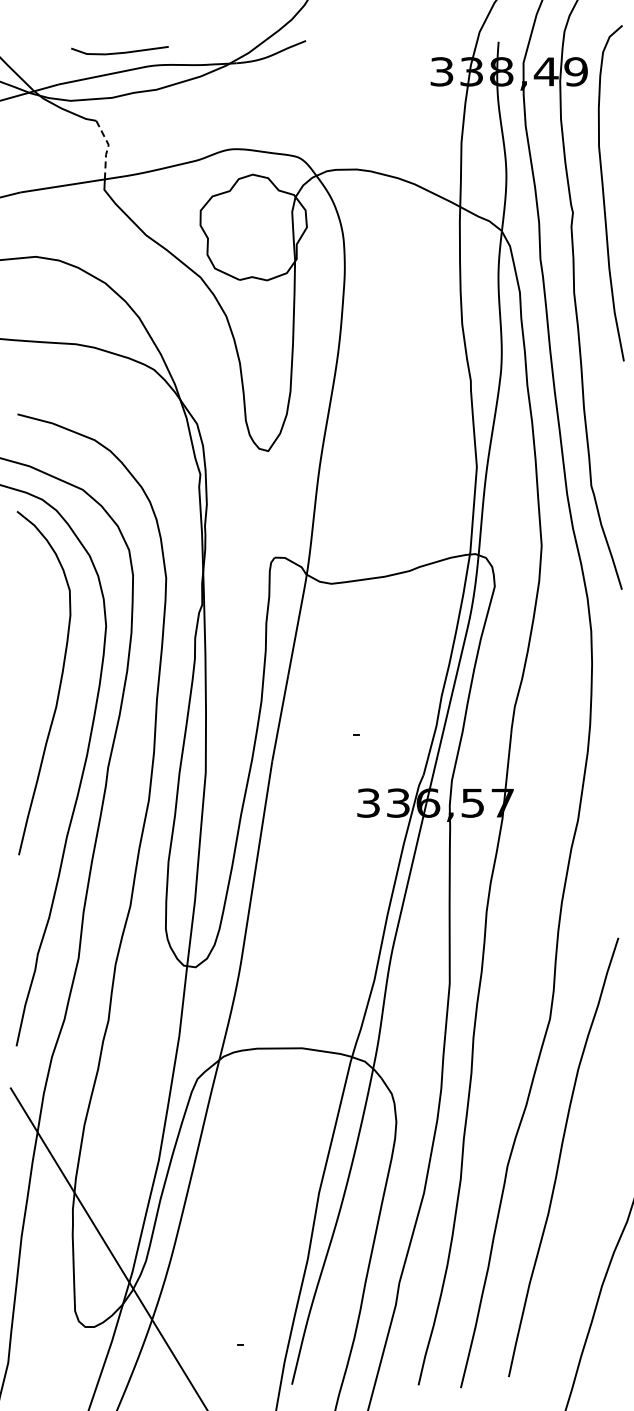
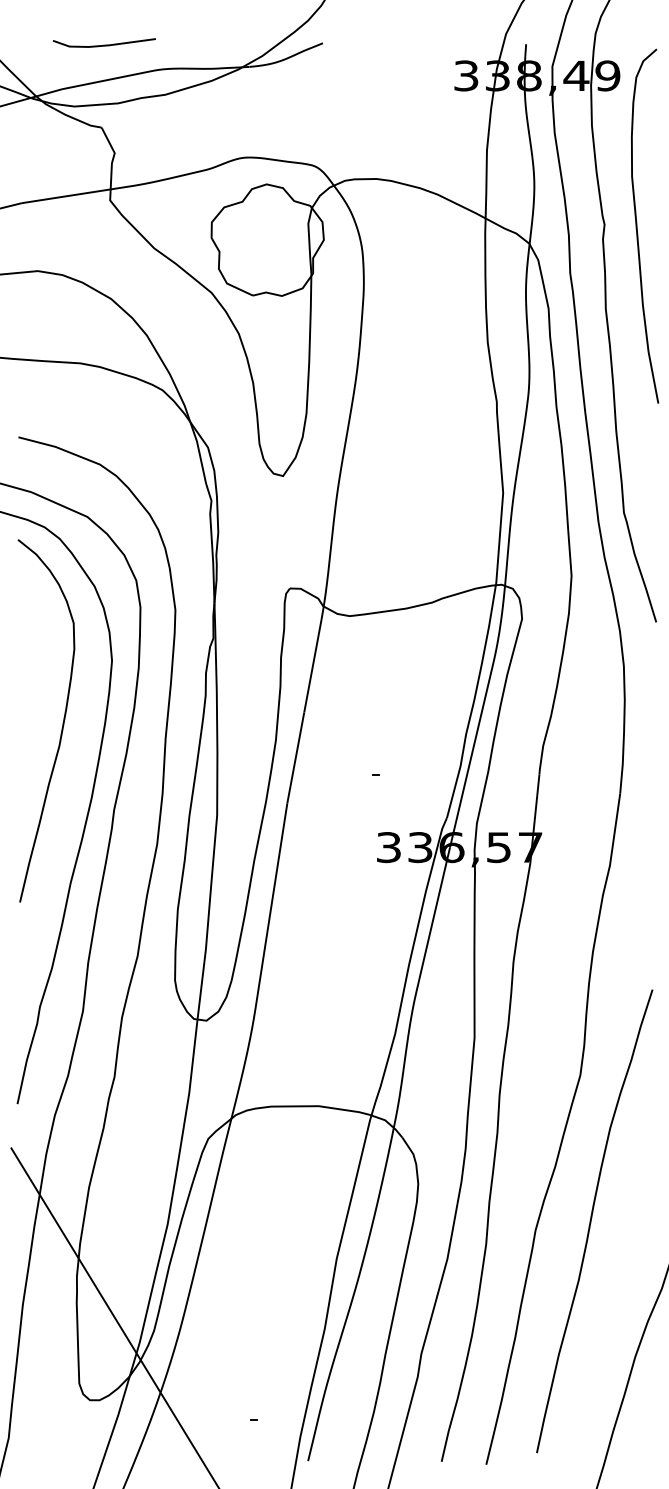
line: (119, 52) -> (103, 44), moved
line: (107, 148) -> (113, 156), dashed -> solid
curve: (604, 193) -> (637, 226), moved

